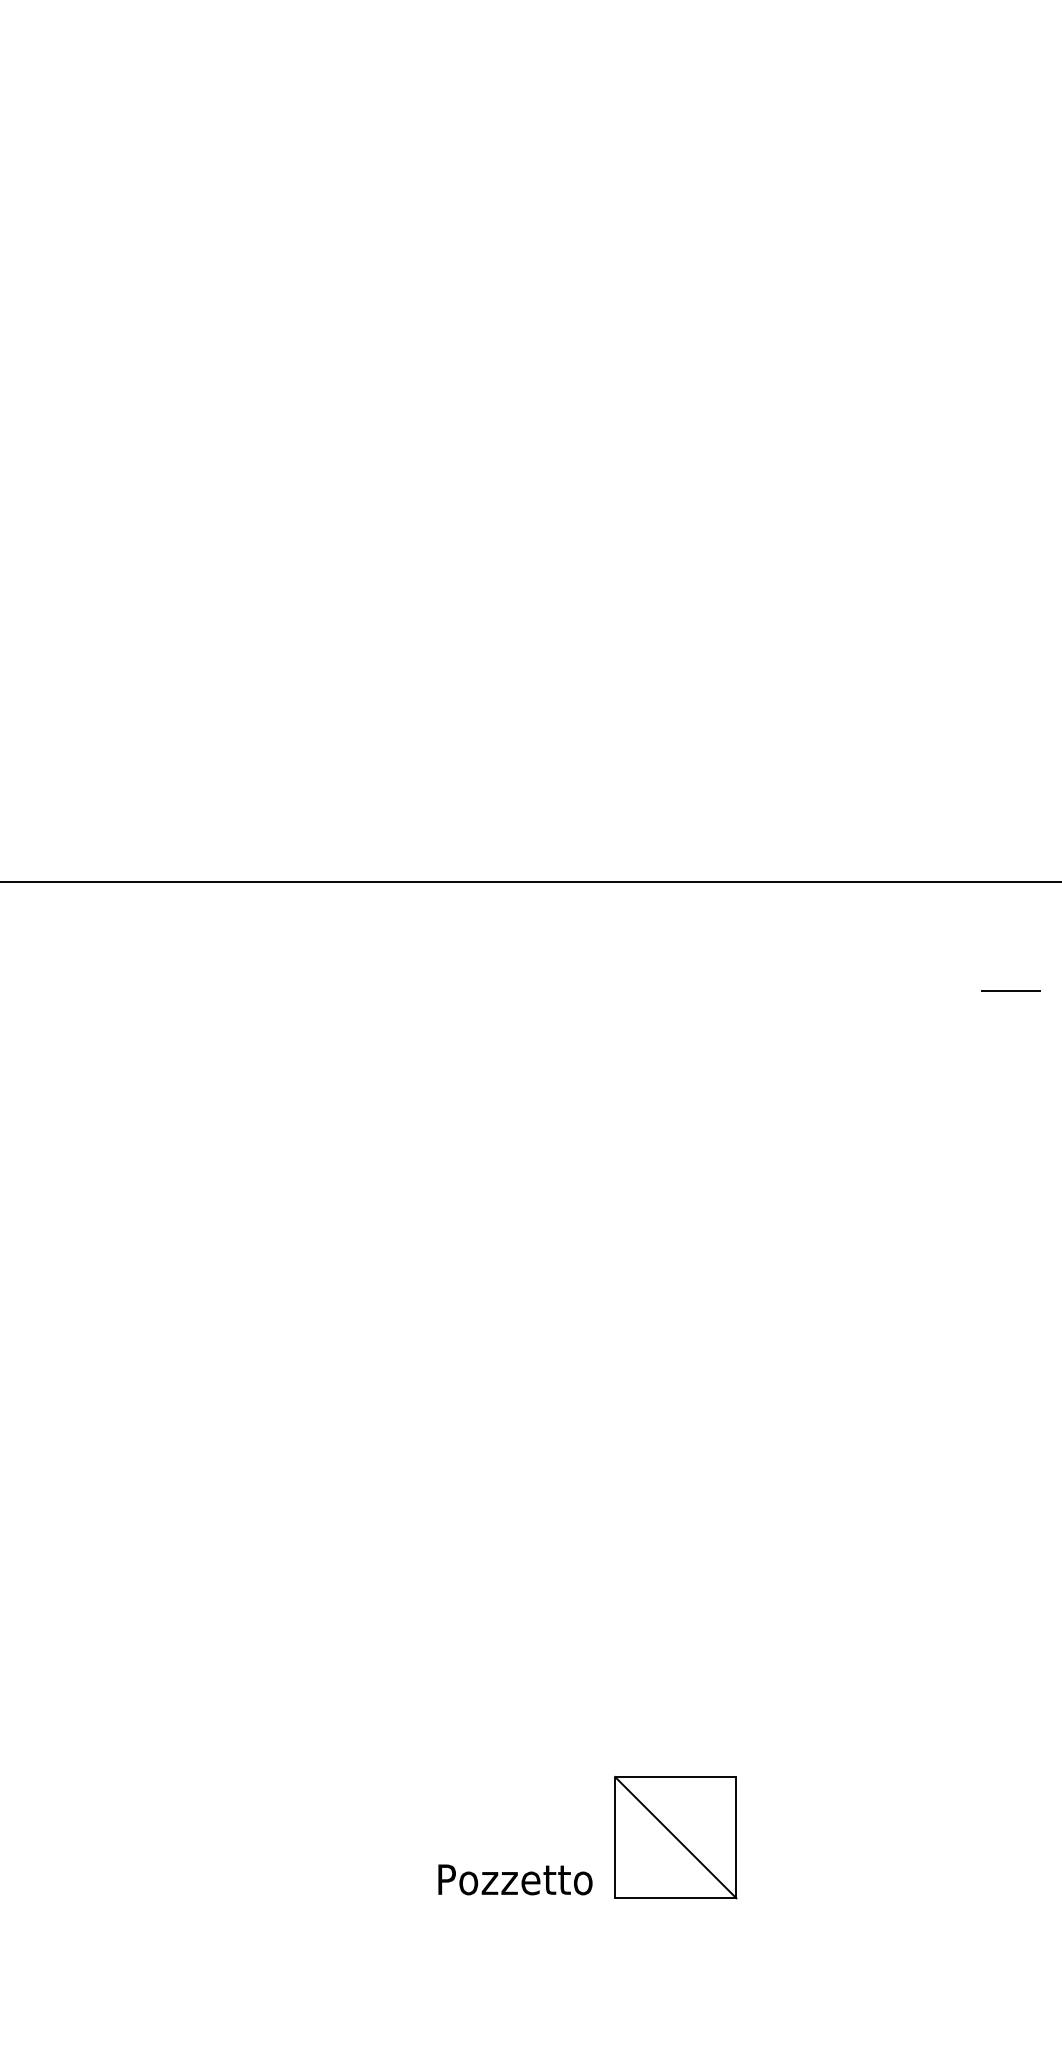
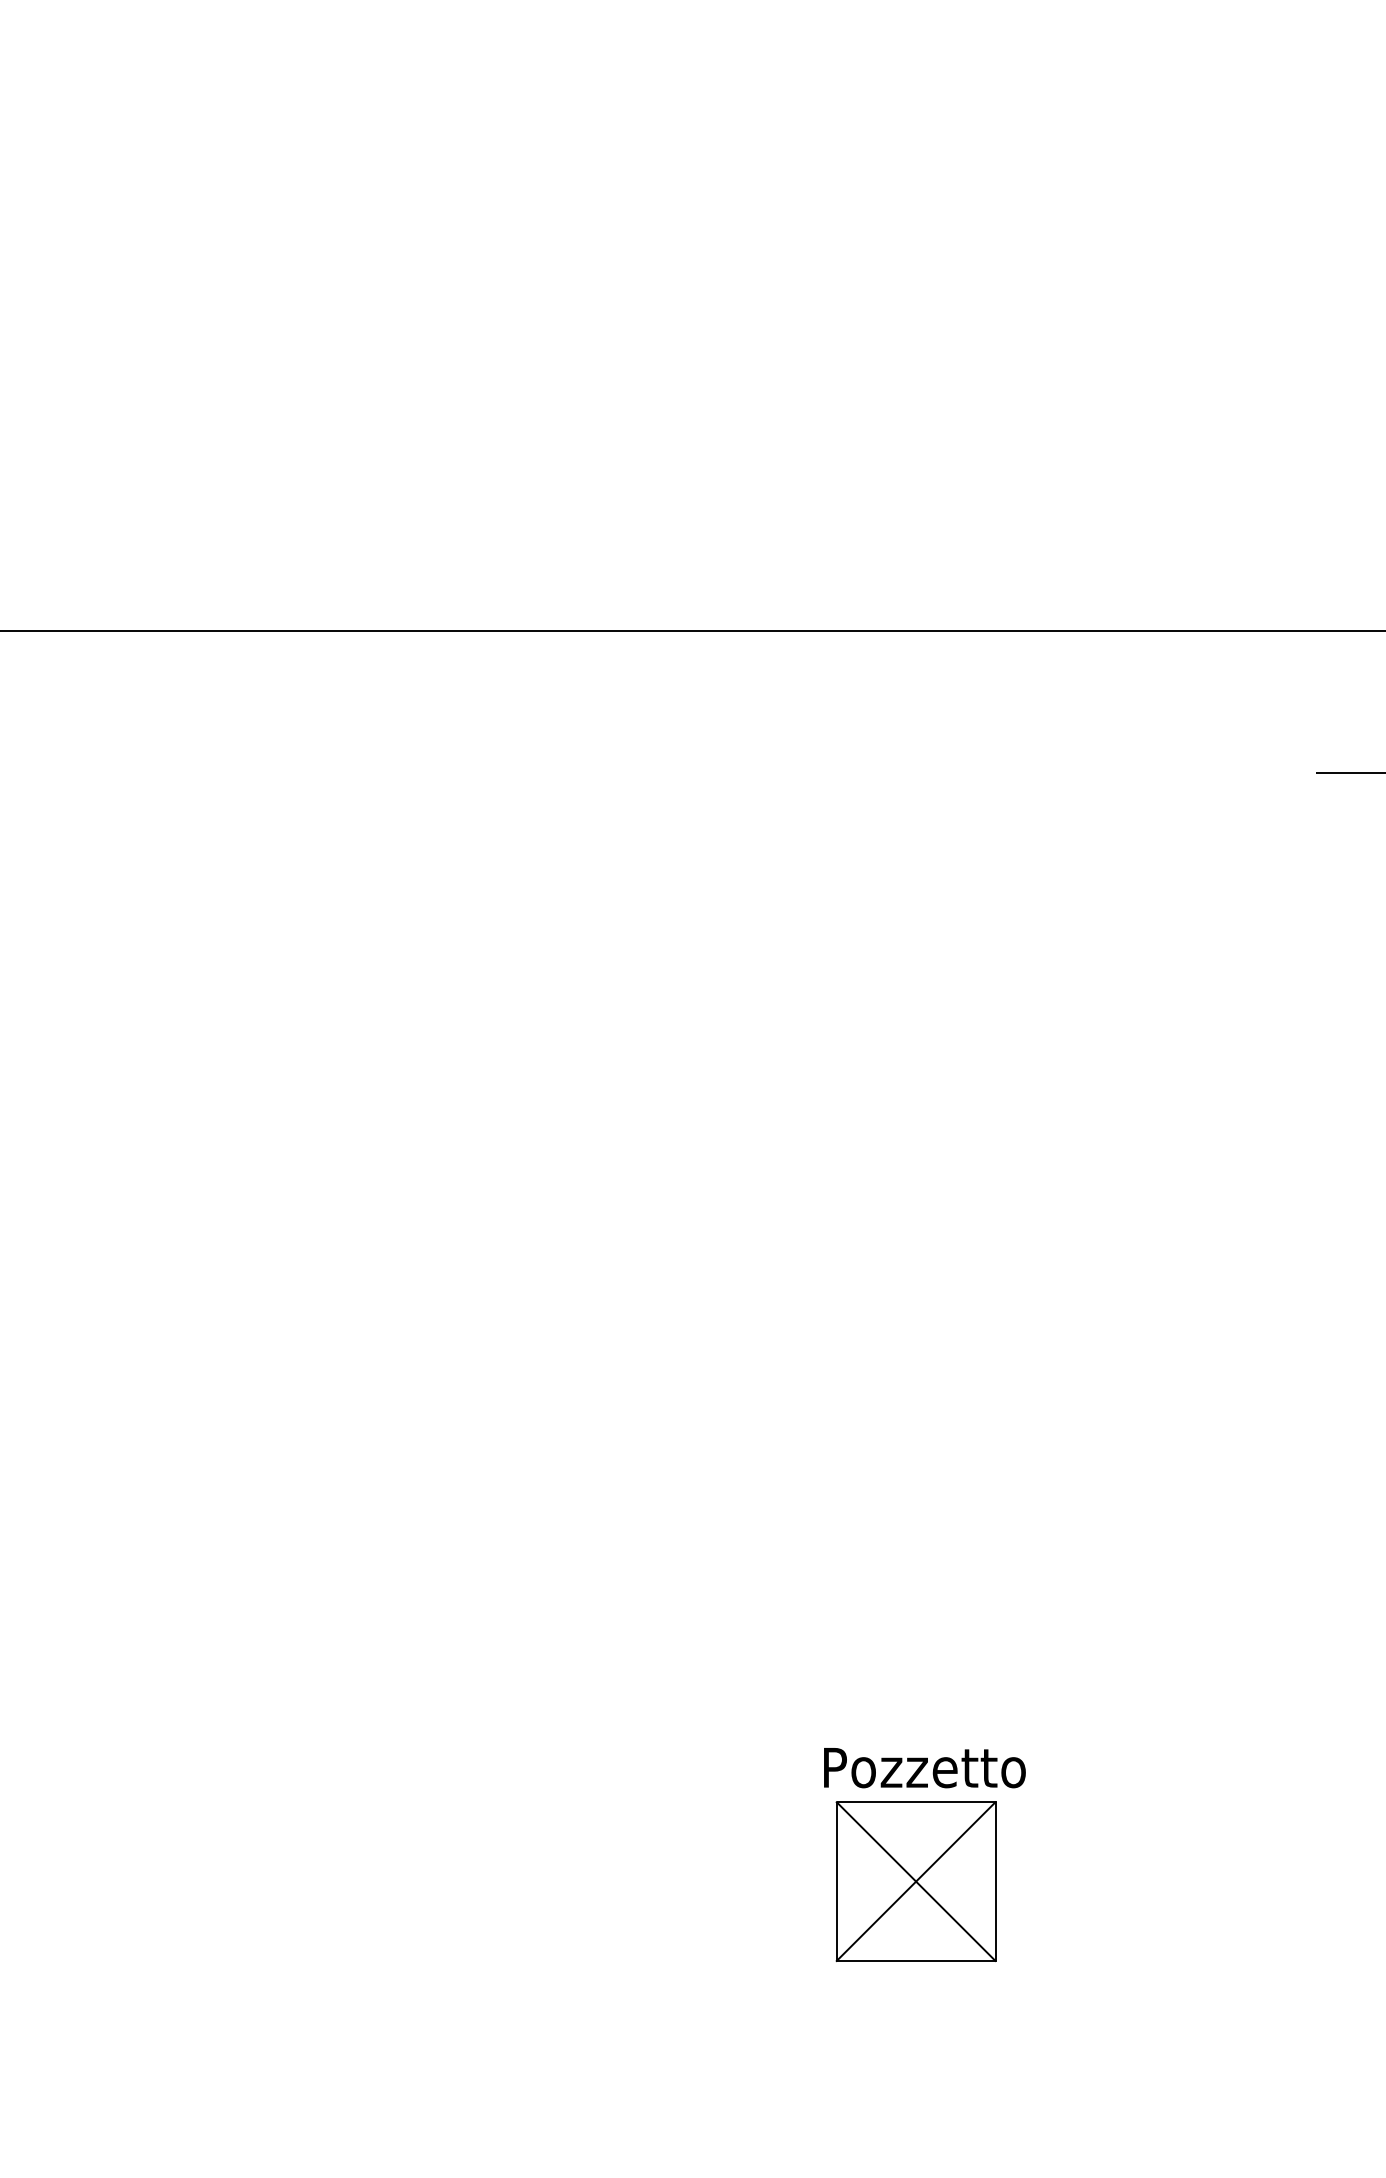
line: (675, 1837) -> (915, 1881), added
text: (515, 1879) -> (924, 1767), moved

